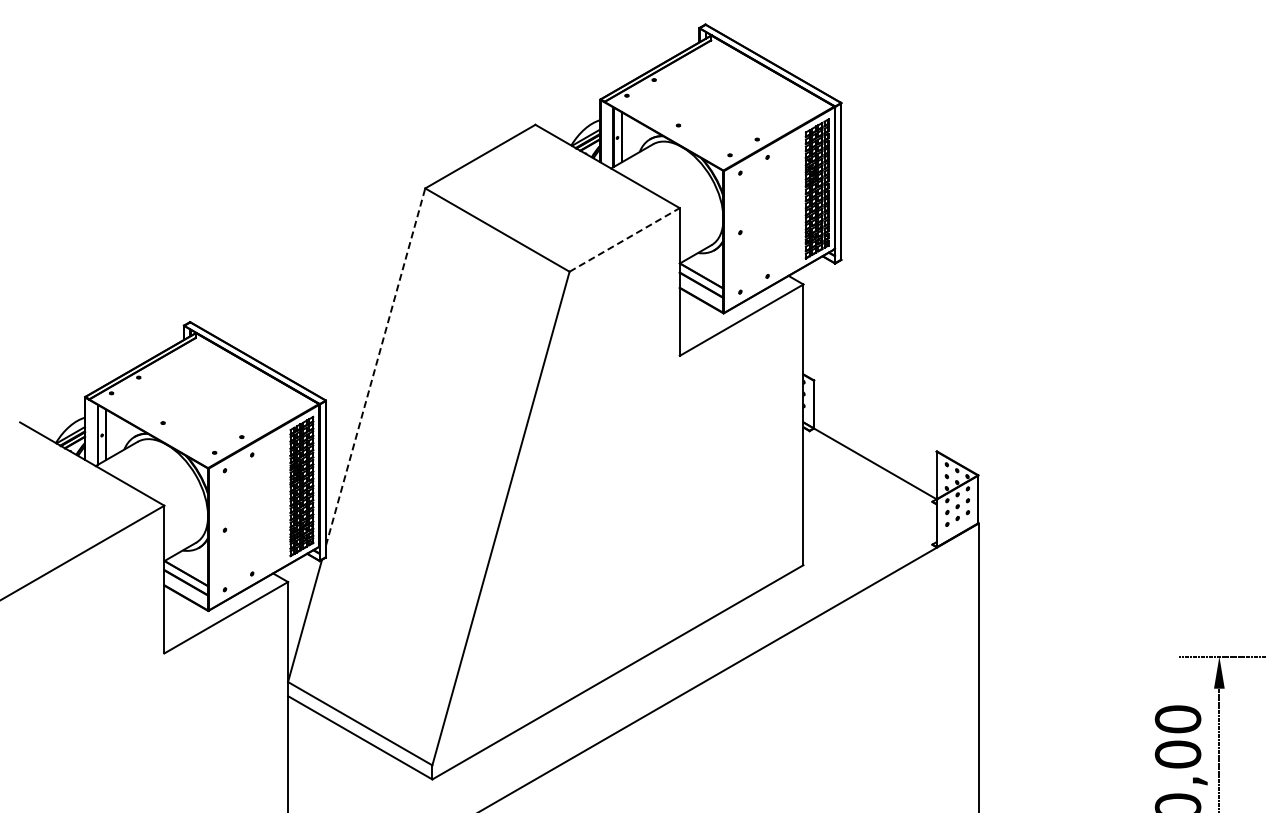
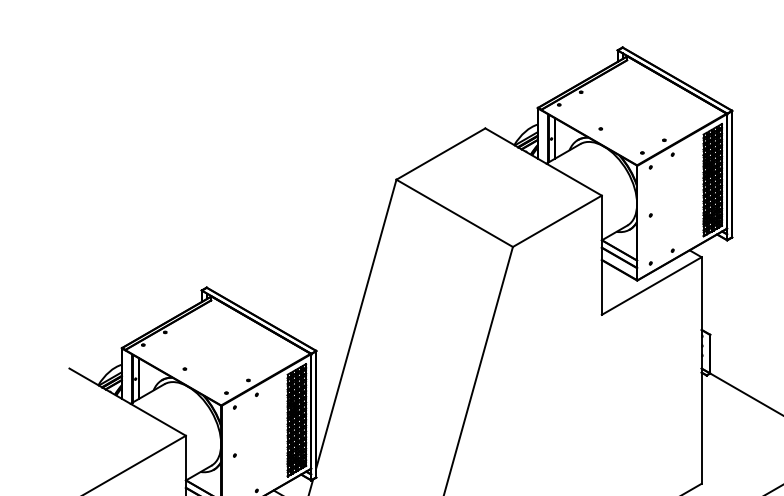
line: (624, 239) -> (557, 220), dashed -> solid
line: (375, 366) -> (356, 323), dashed -> solid

